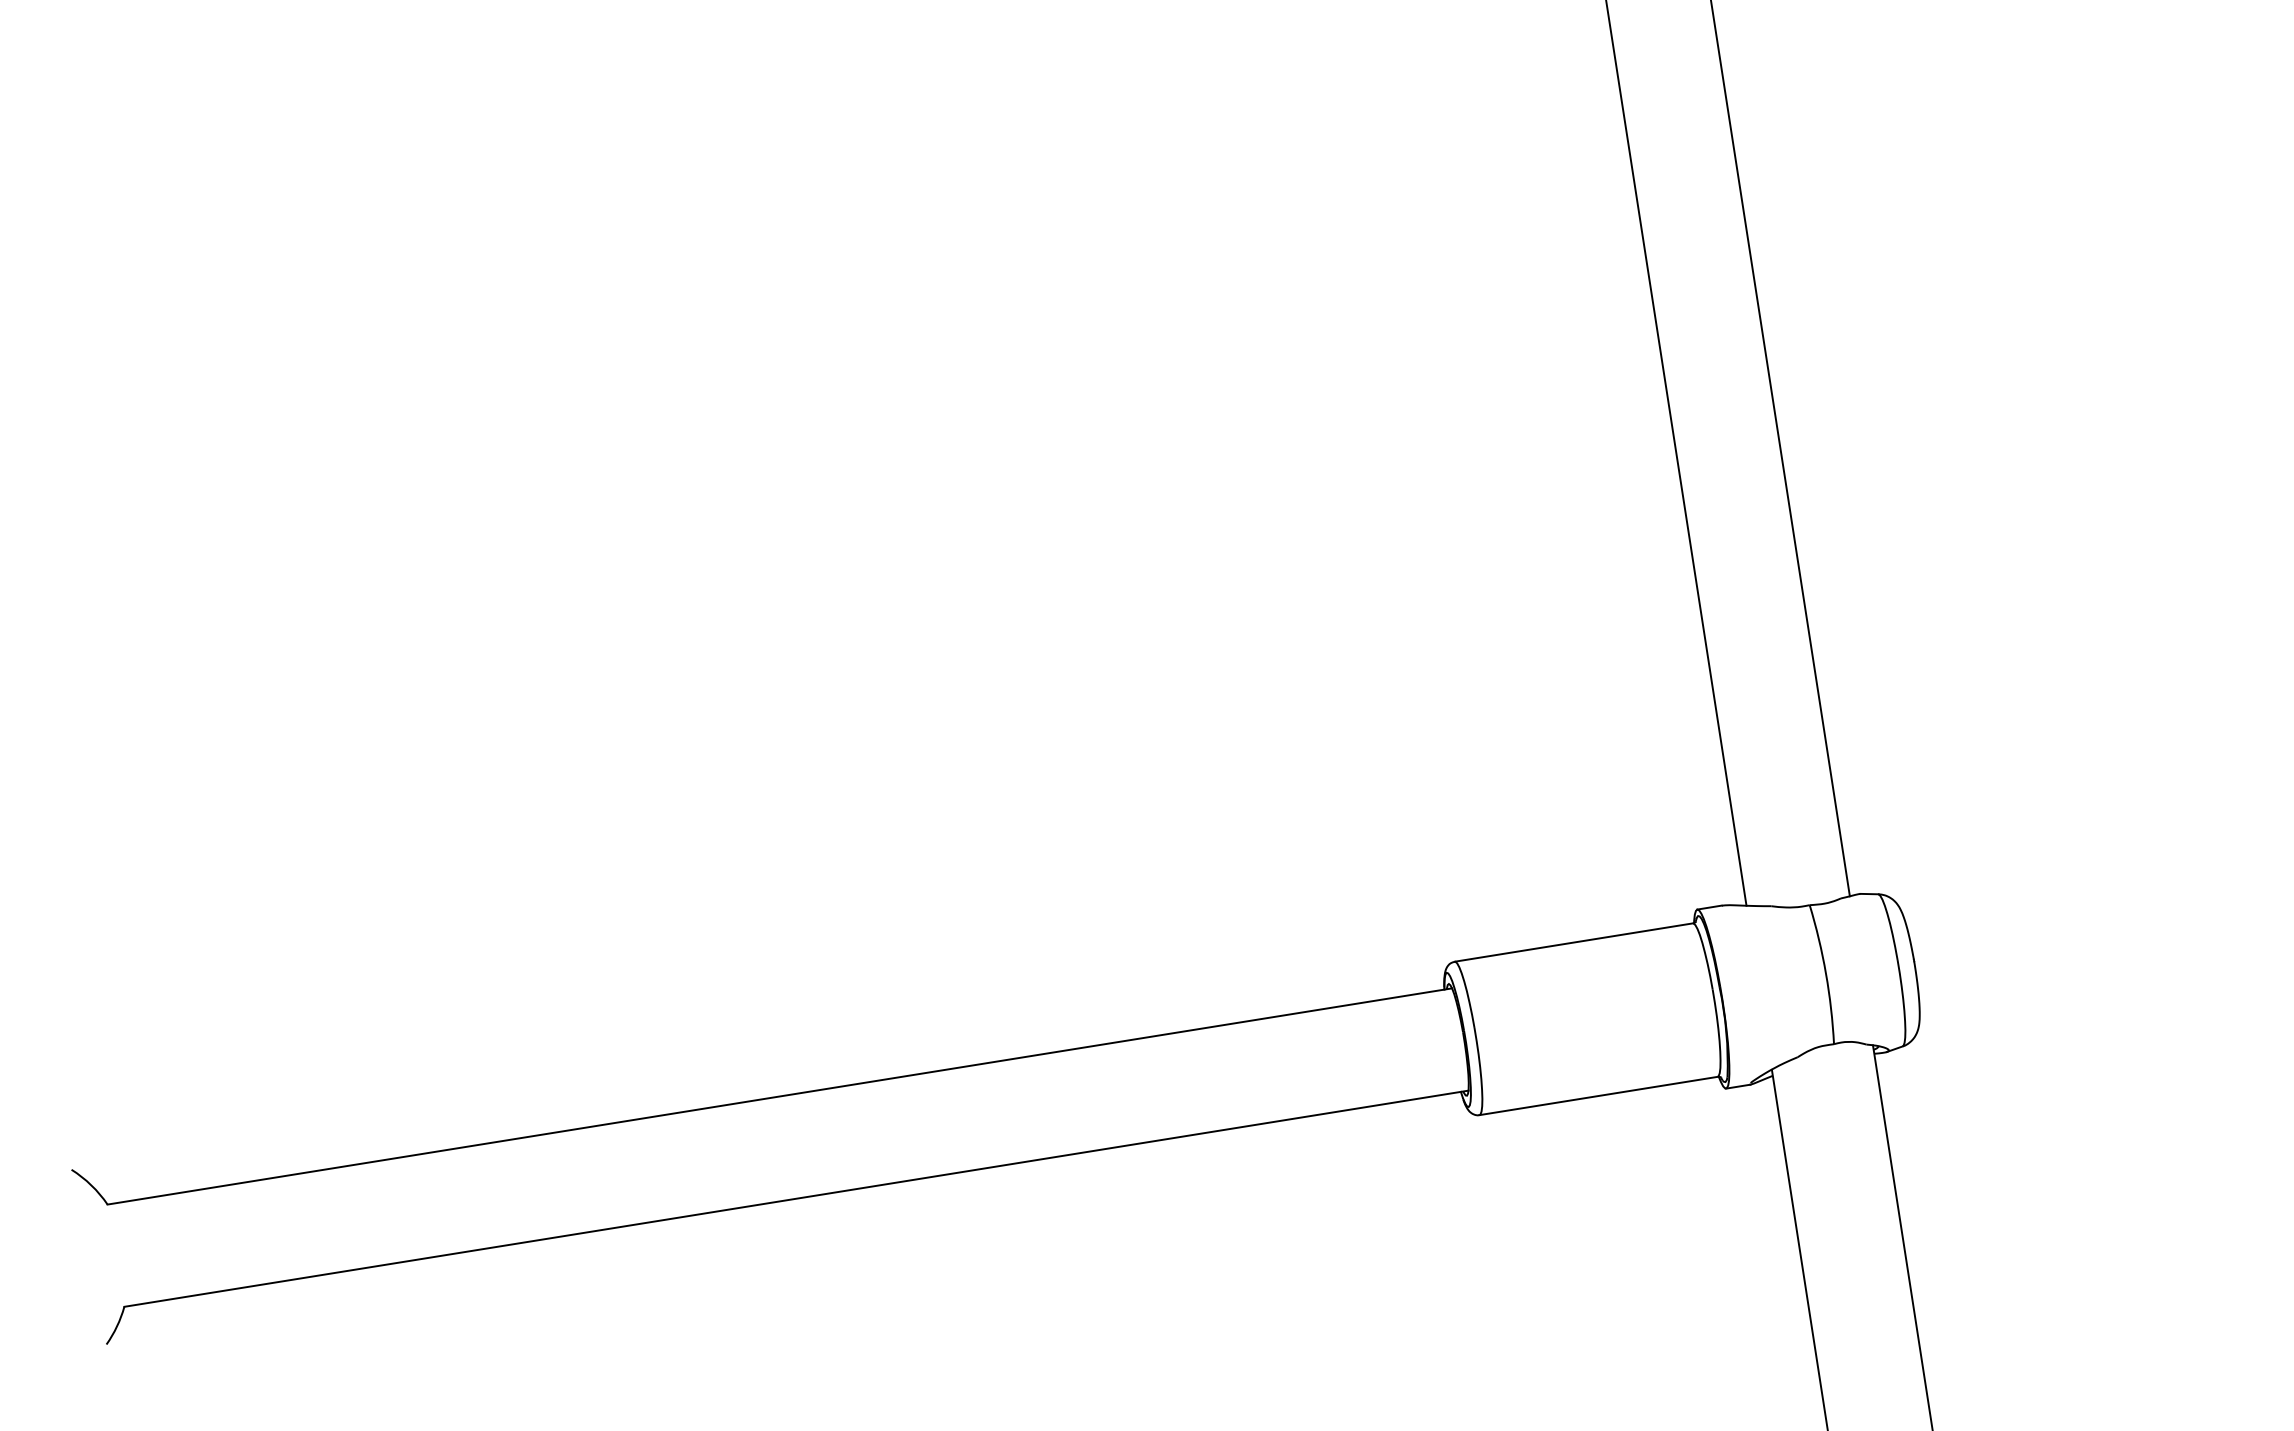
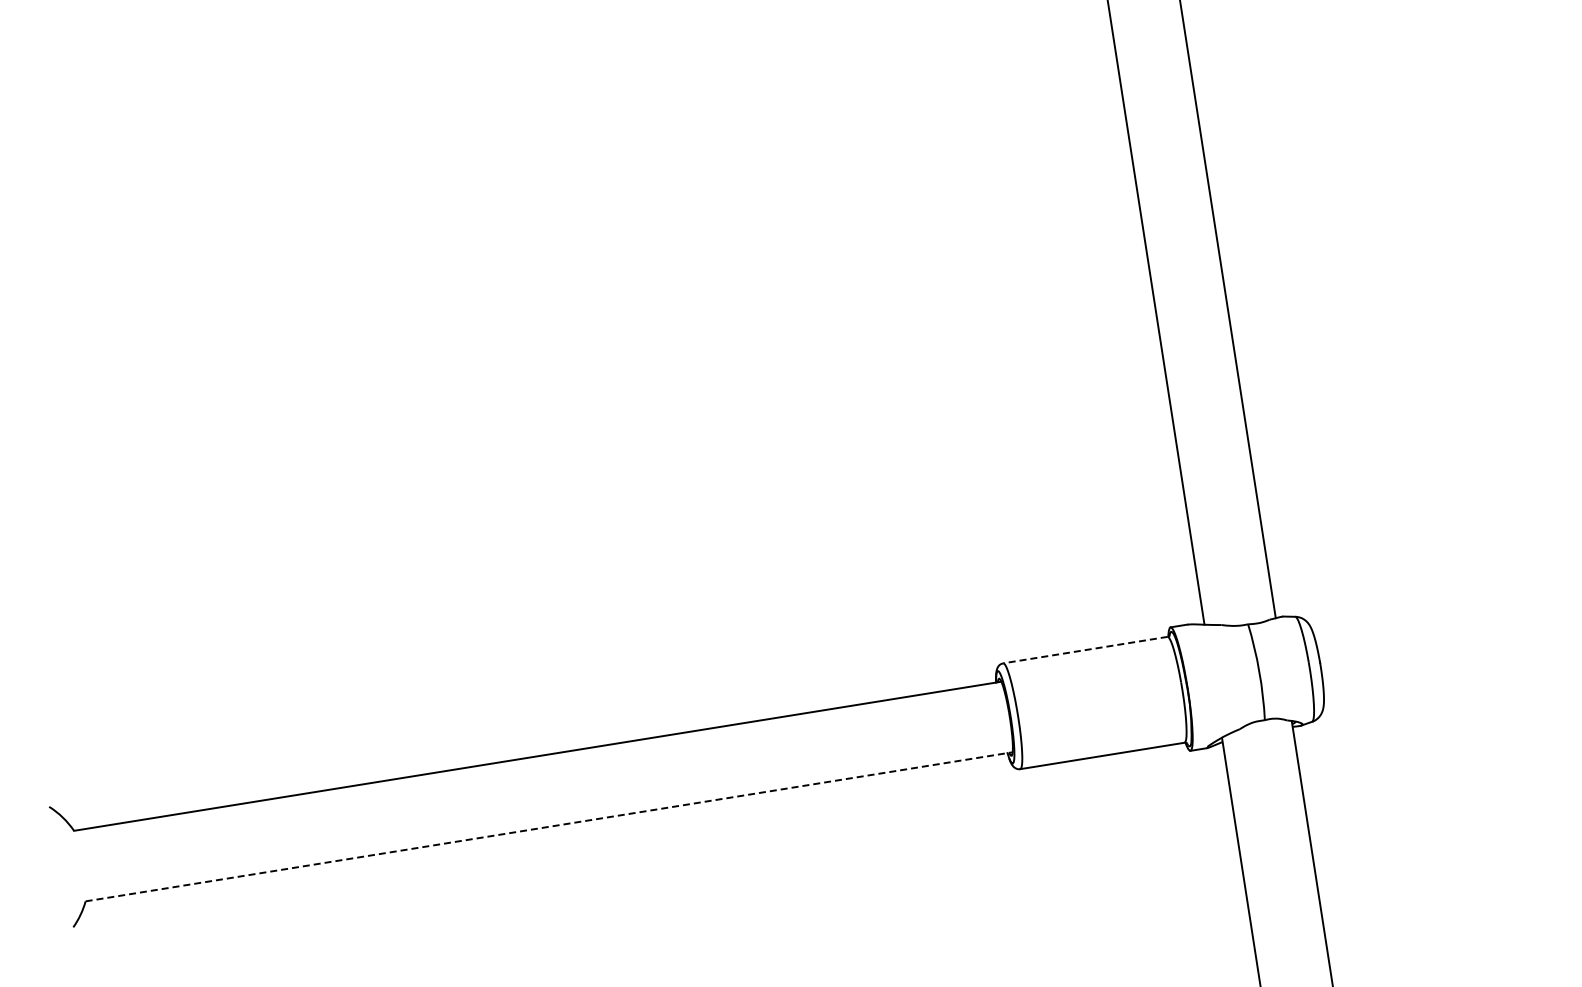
line: (1573, 943) -> (1085, 650), solid -> dashed
line: (796, 1198) -> (549, 826), solid -> dashed

